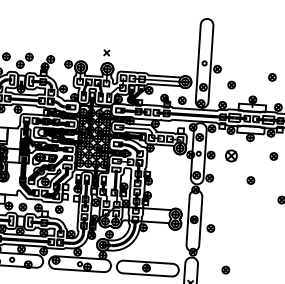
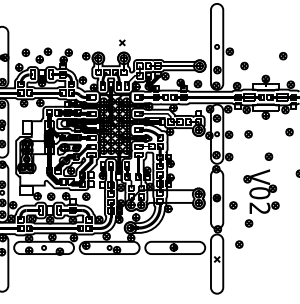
part: (231, 156) -> (248, 134), size x0.62
part: (240, 223) -> (261, 198), added
part: (225, 270) -> (239, 244), moved

